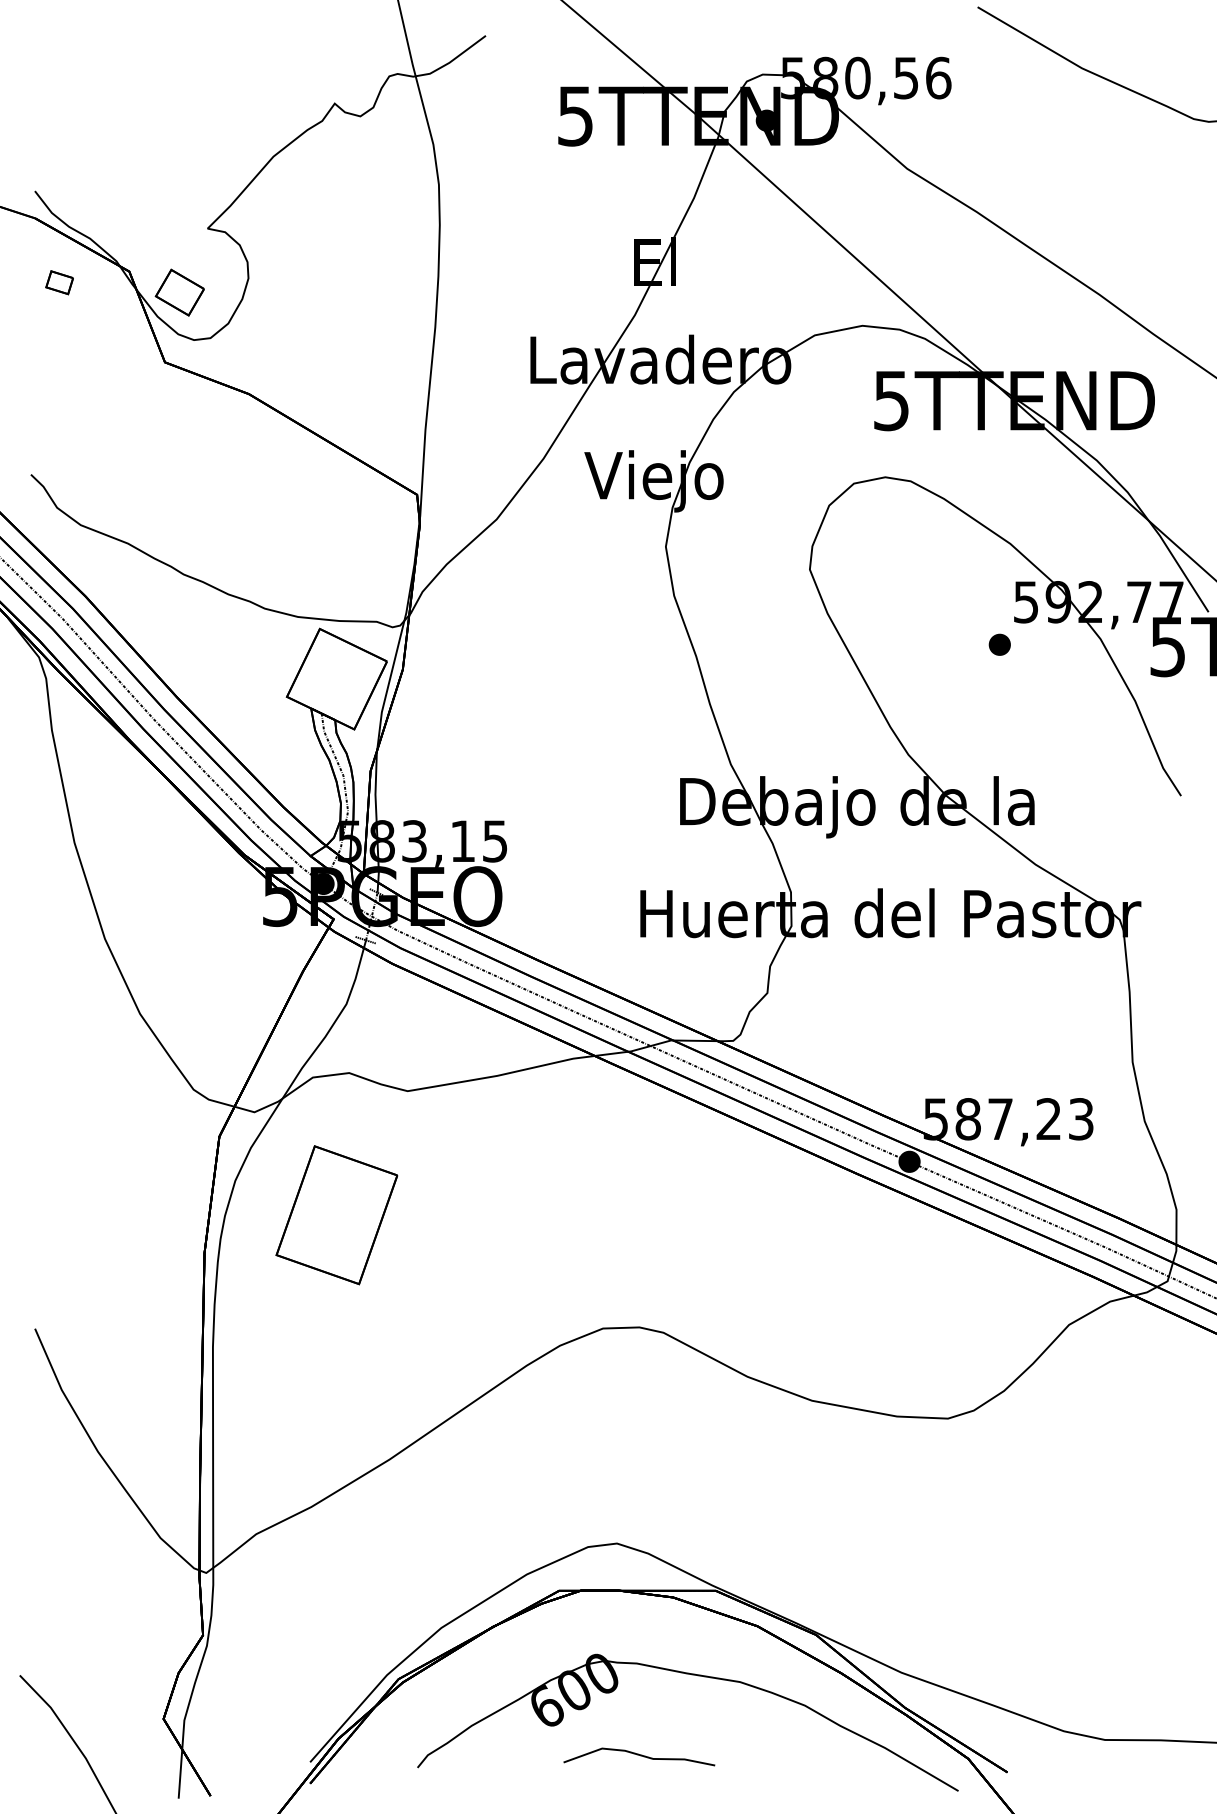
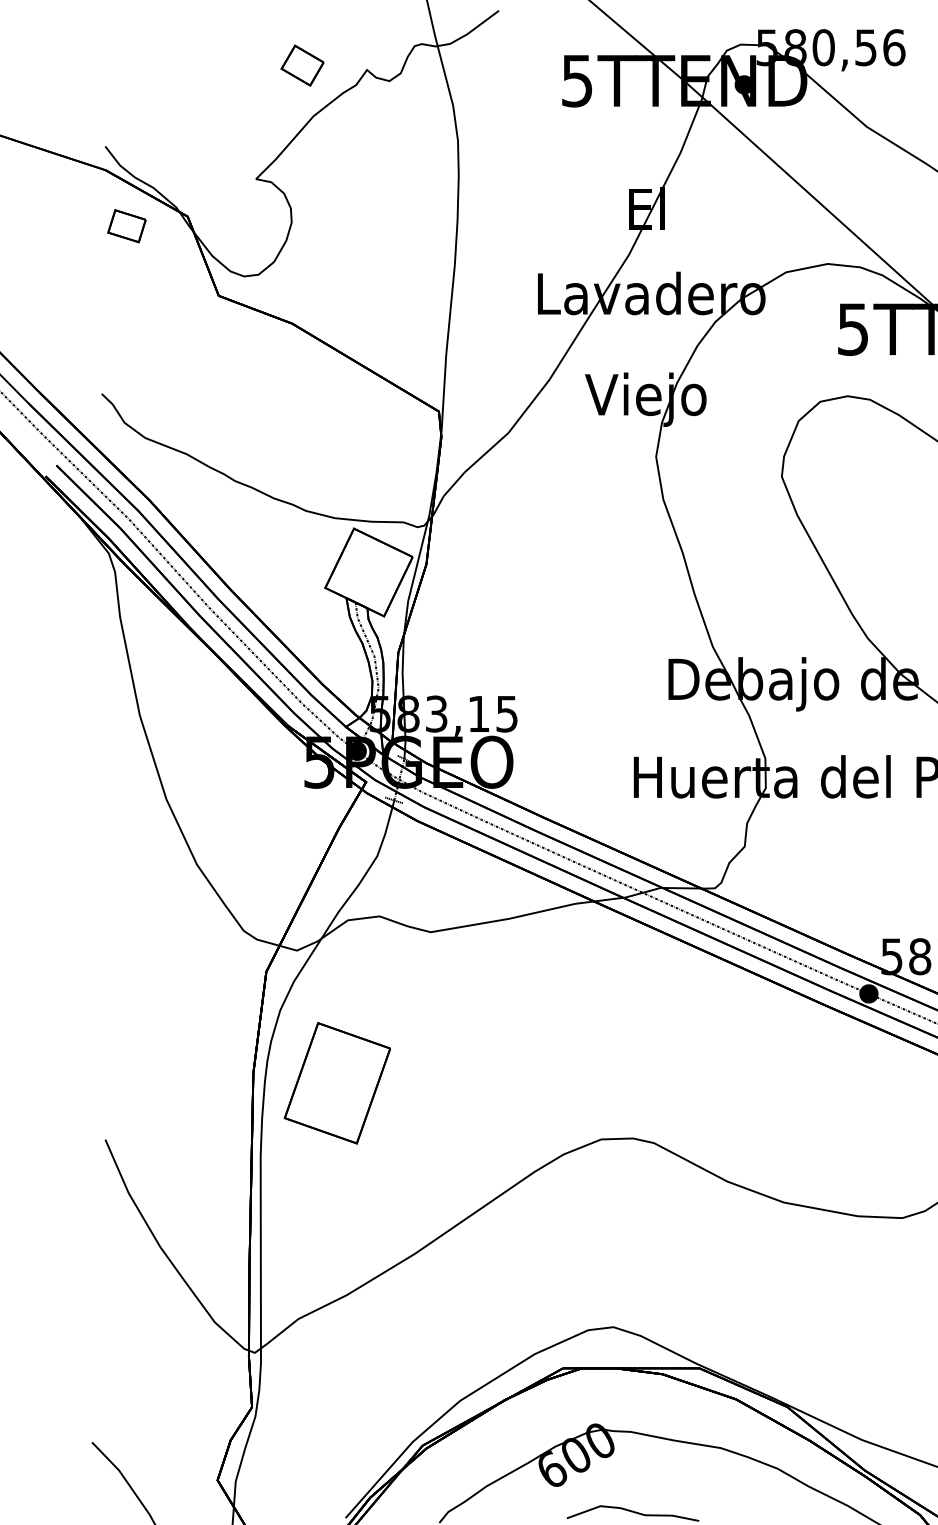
part: (59, 282) -> (126, 226), size x1.6
part: (179, 292) -> (302, 65), moved
part: (336, 1215) -> (337, 1083), moved

